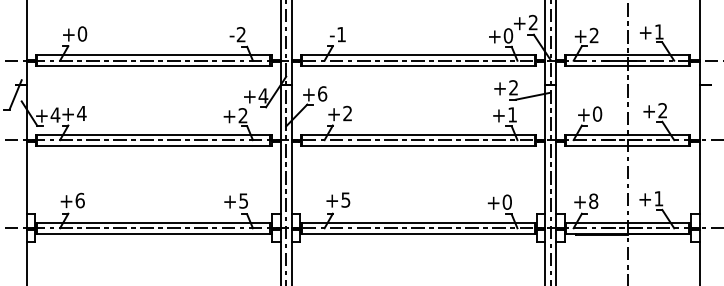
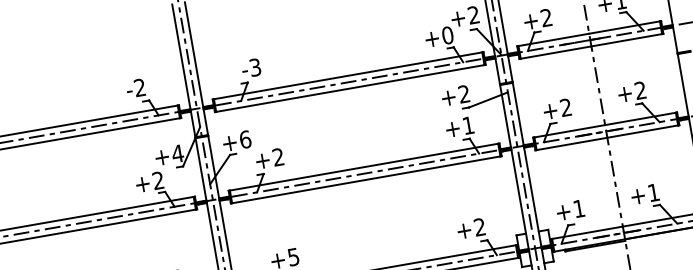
text: (341, 34) -> (255, 67), -1 -> -3
text: (597, 113) -> (565, 106), +0 -> +2
text: (593, 200) -> (578, 207), +8 -> +1
text: (506, 201) -> (478, 226), +0 -> +2

